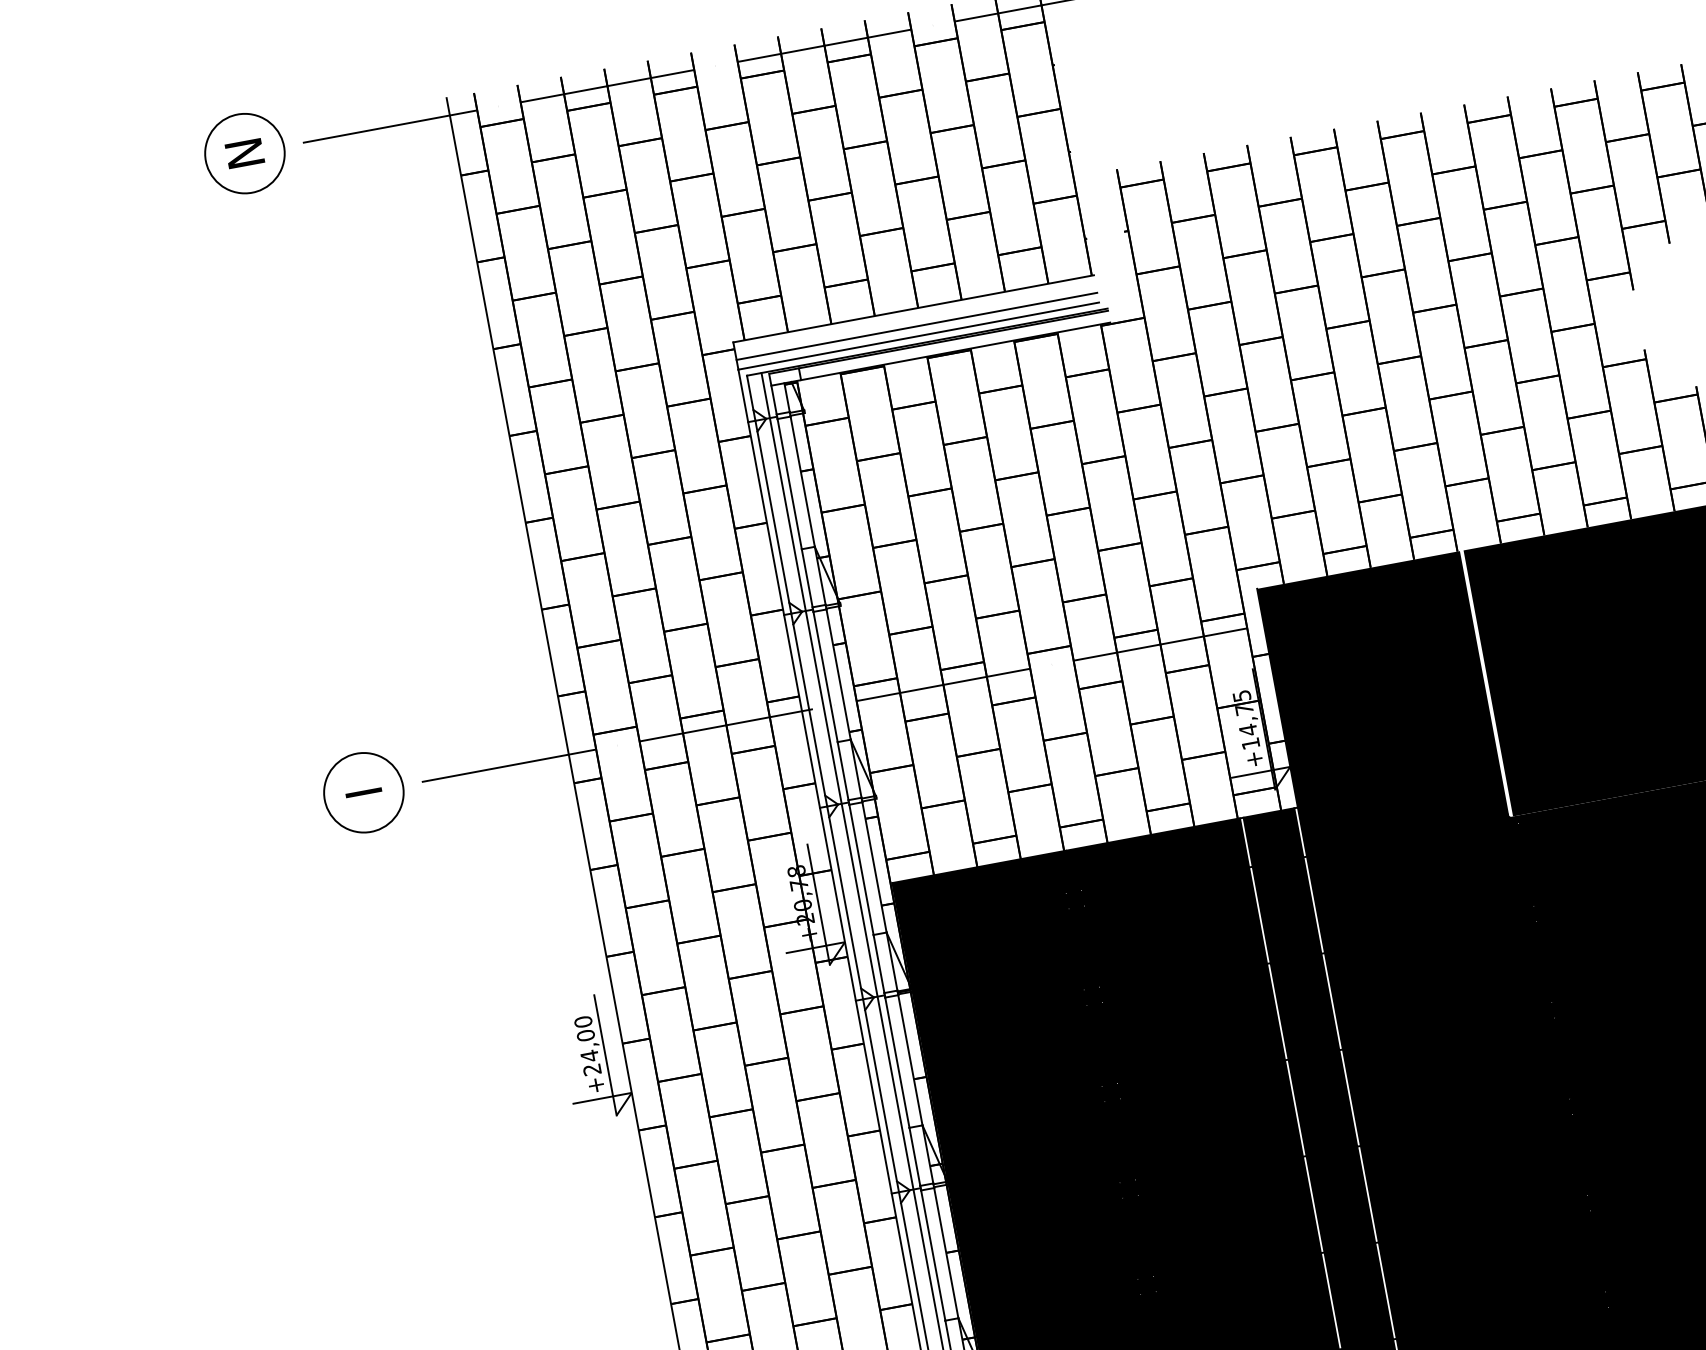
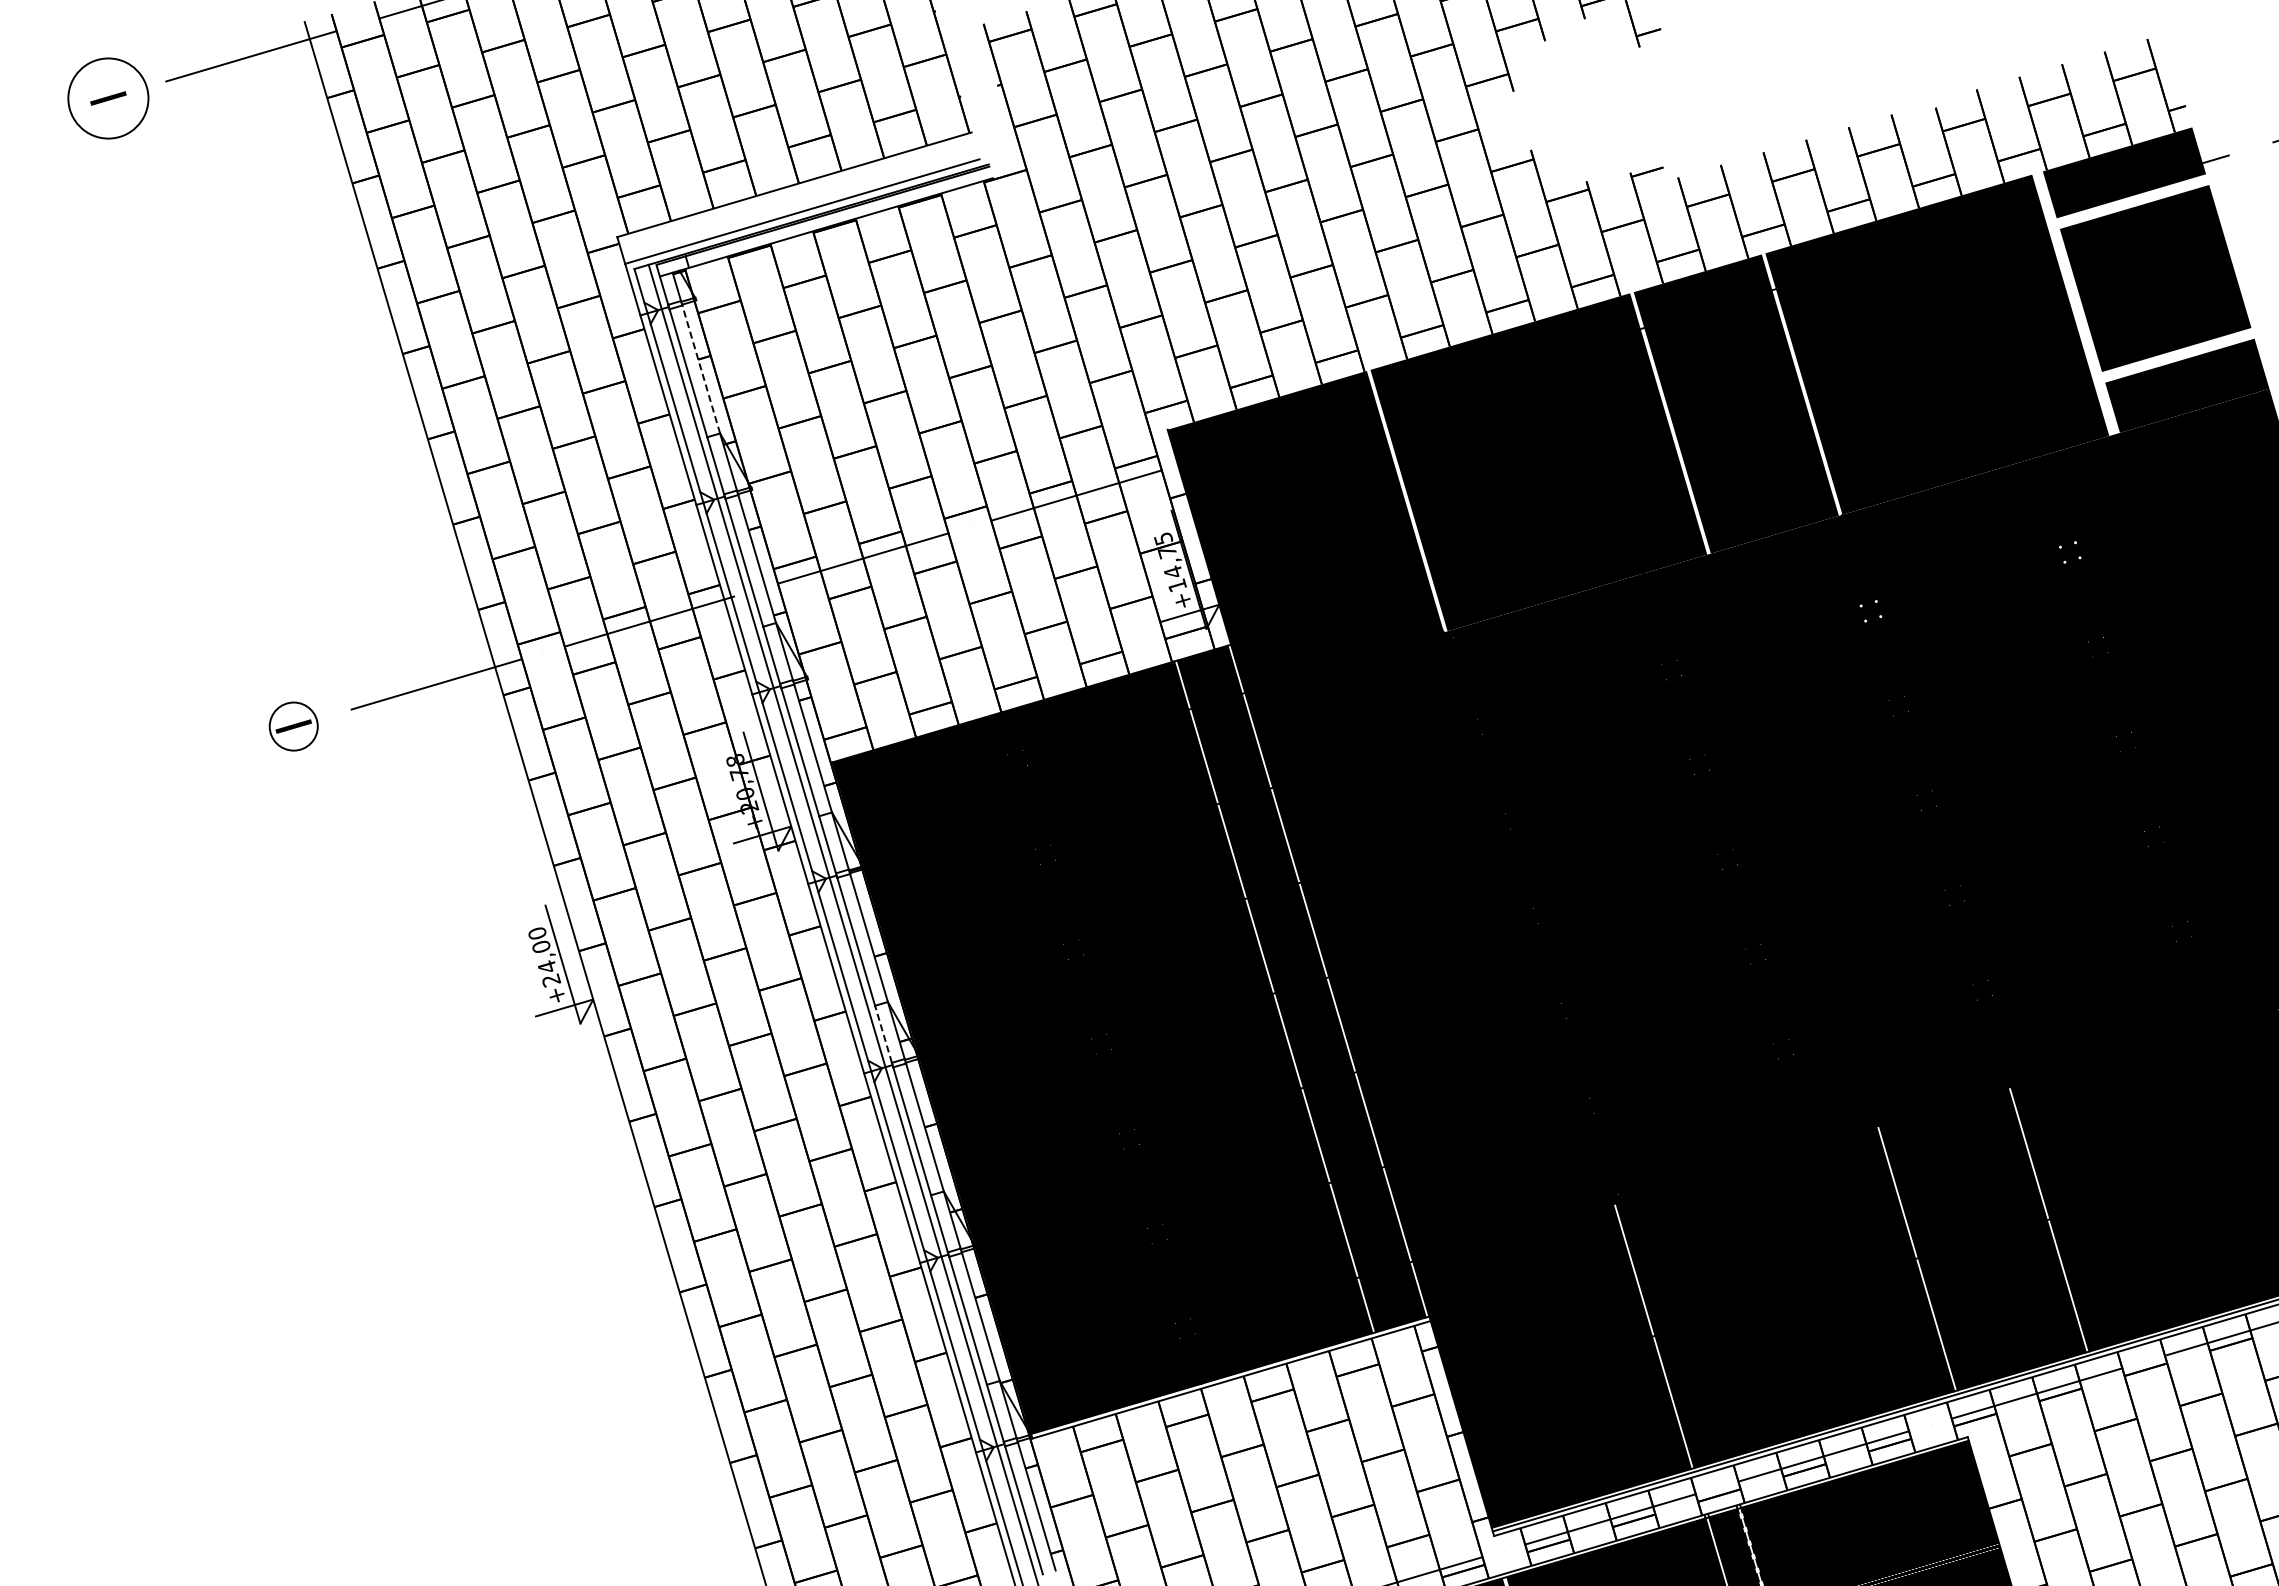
text: (245, 153) -> (108, 98), N -> I
line: (916, 325) -> (799, 201), removed
line: (802, 481) -> (701, 369), solid -> dashed
circle: (363, 792) -> (293, 726), size x0.6
line: (914, 1157) -> (883, 1034), solid -> dashed

